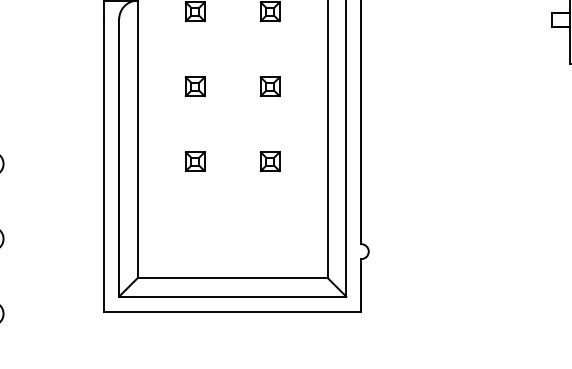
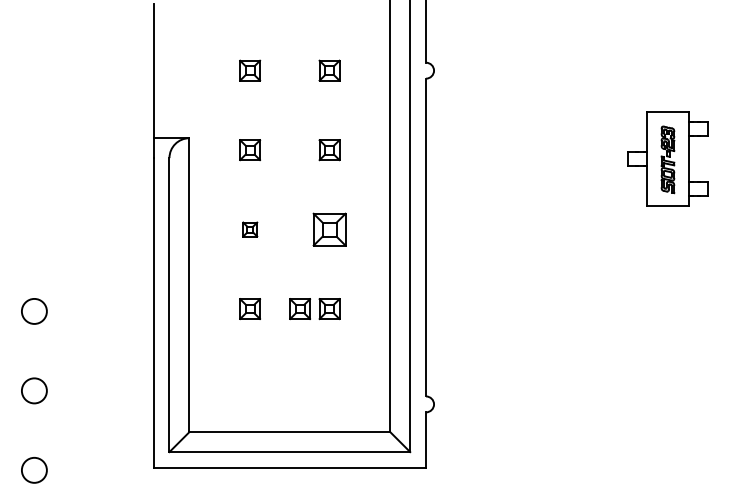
part: (195, 86) -> (250, 229), size x0.7
part: (270, 86) -> (329, 229), size x1.6
part: (242, 161) -> (300, 308), added

